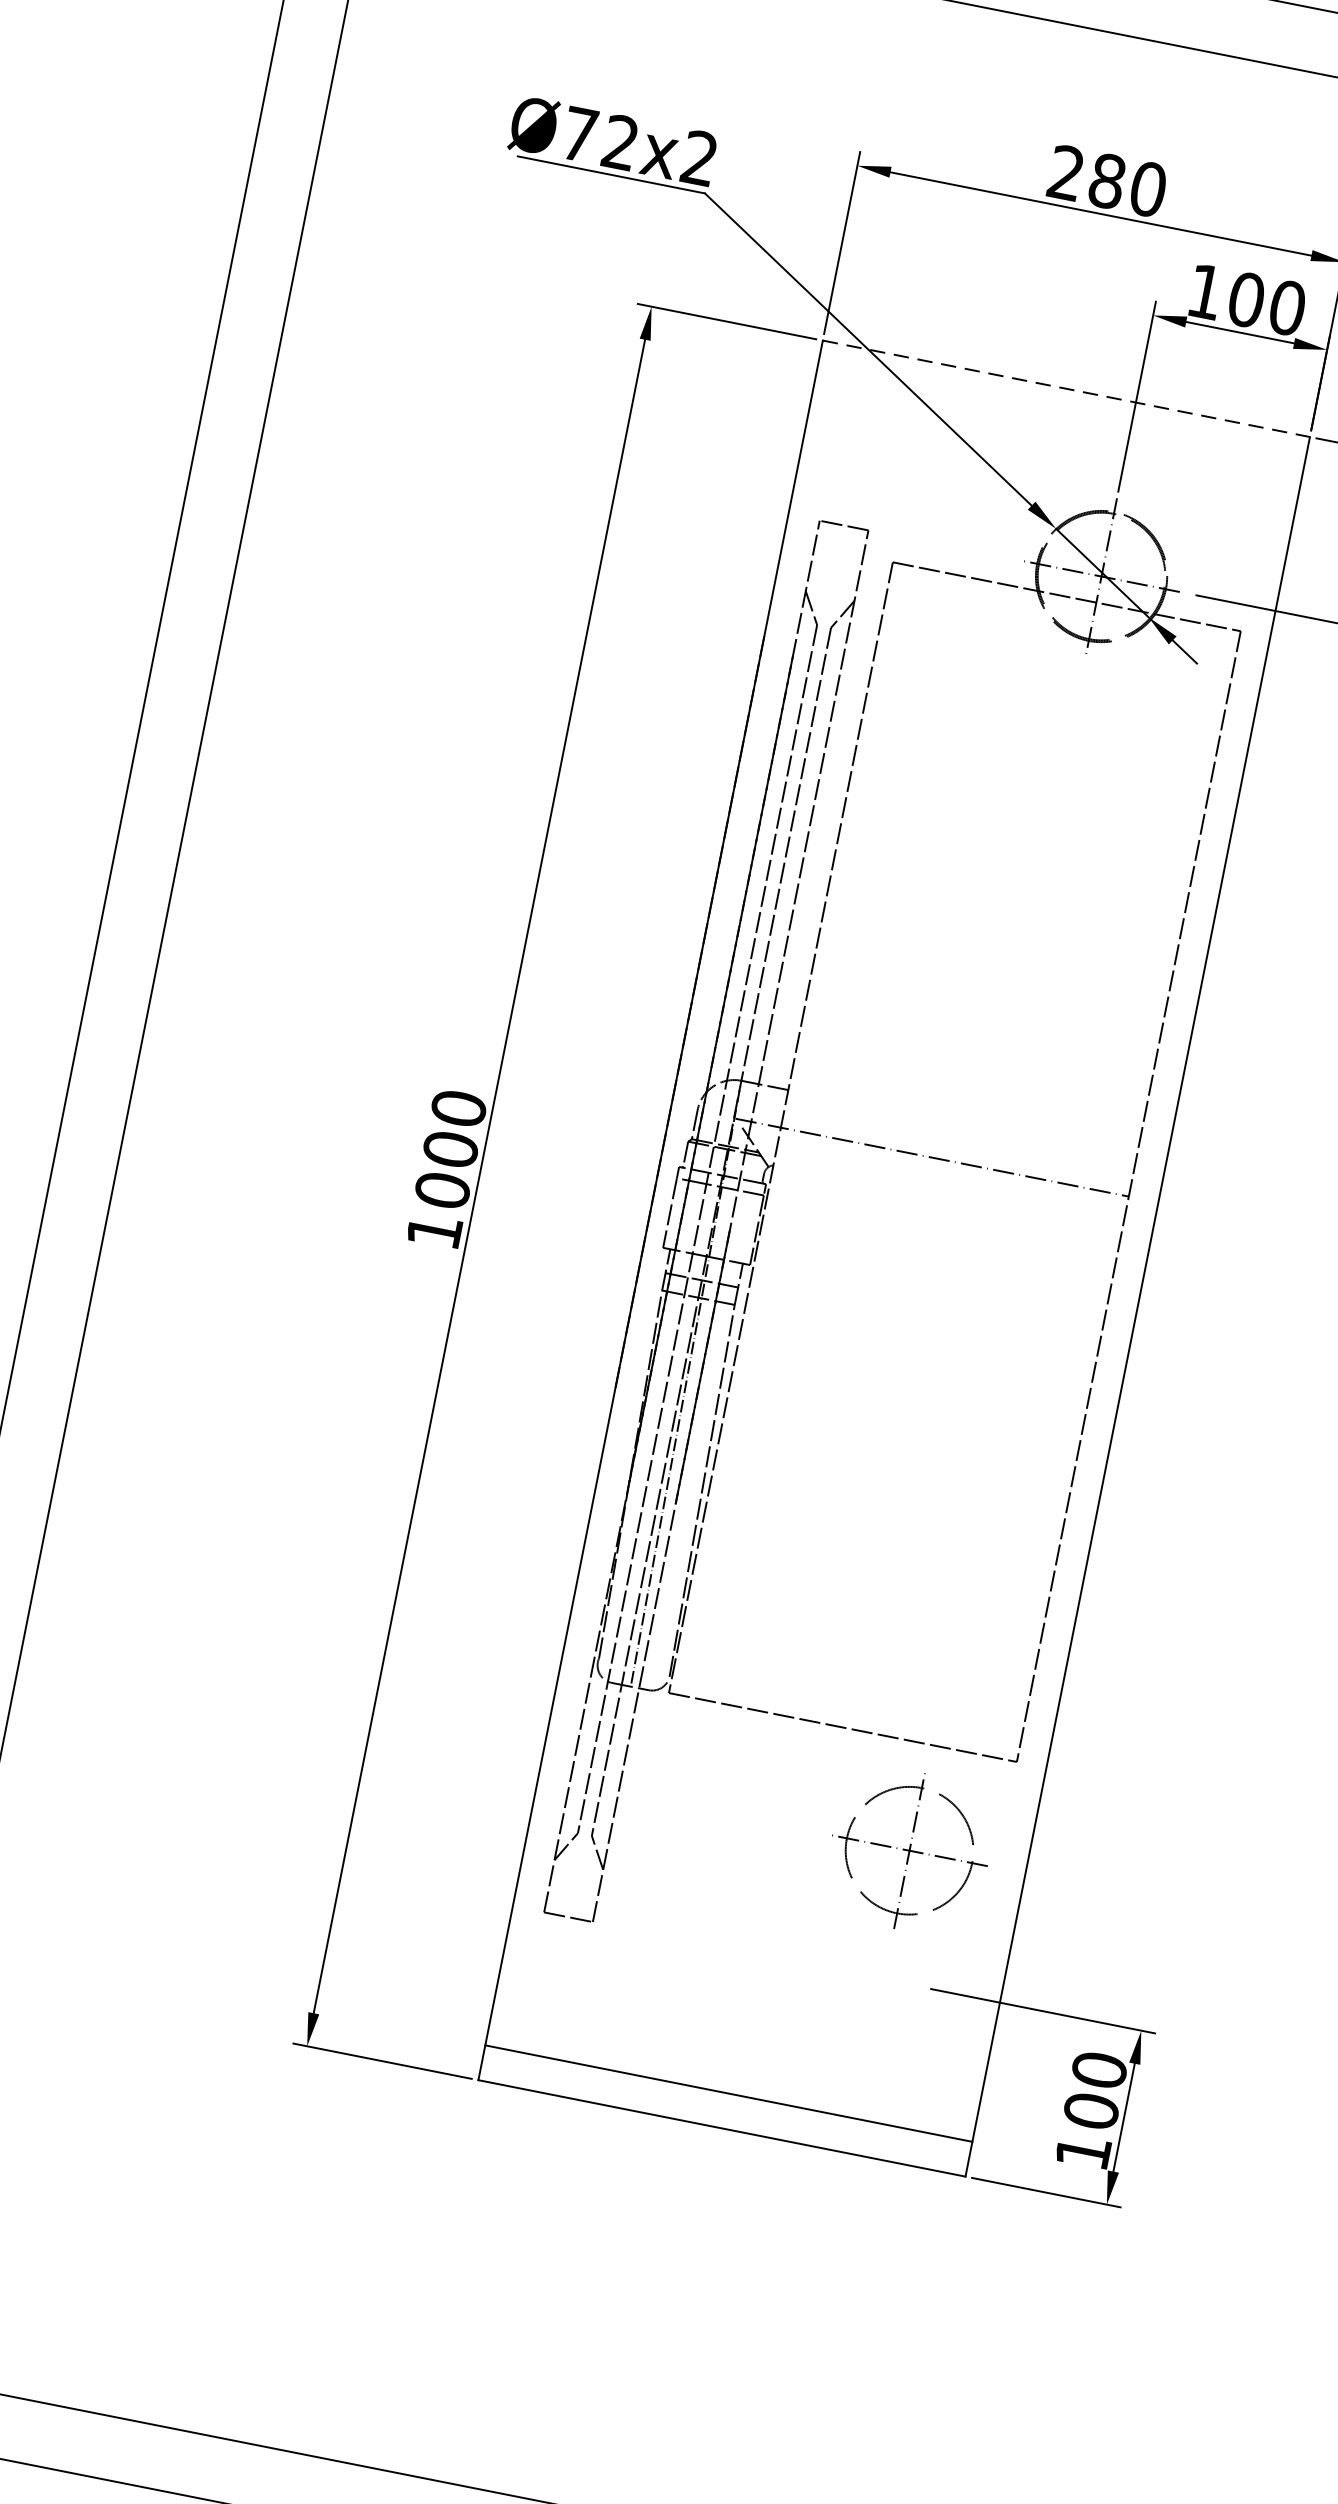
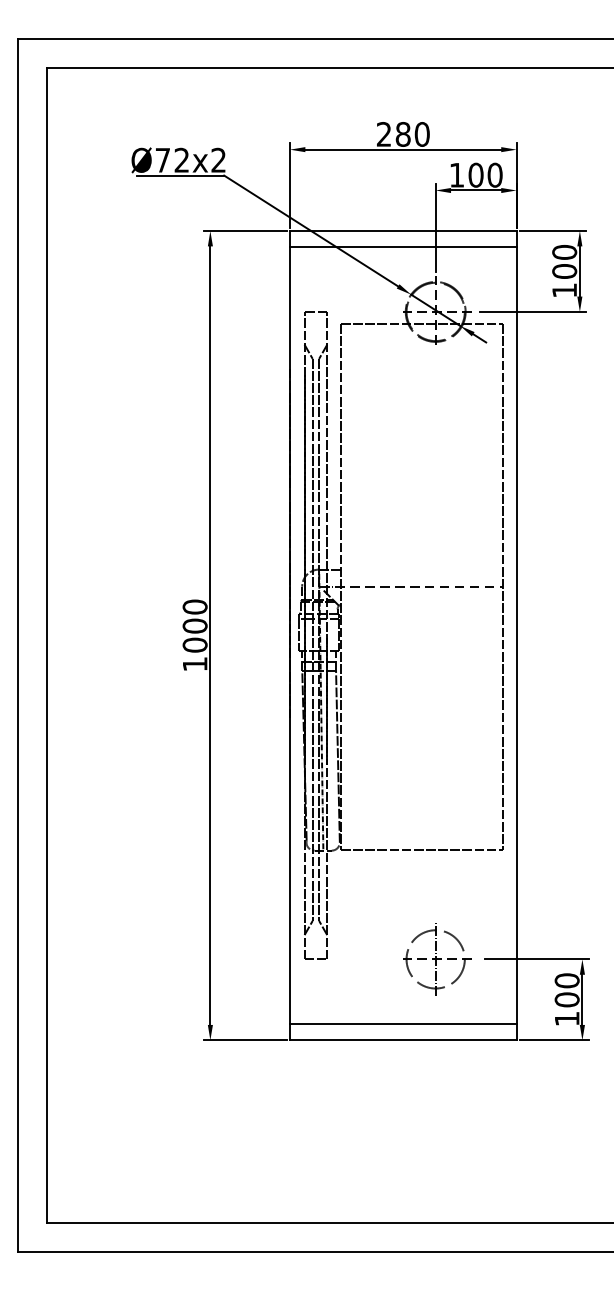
line: (1066, 389) -> (403, 231), dashed -> solid
line: (1059, 424) -> (403, 247), added
part: (913, 1851) -> (437, 959), moved

